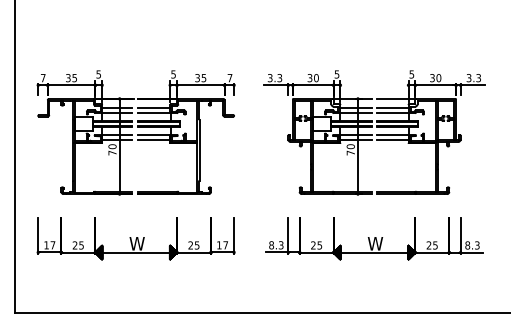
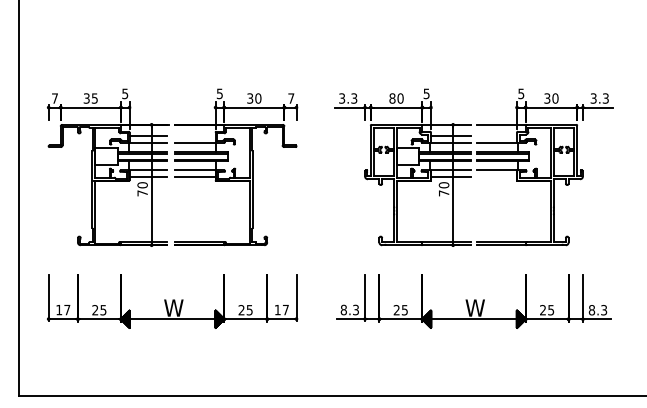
text: (204, 78) -> (258, 98), 35 -> 30
text: (310, 78) -> (392, 98), 30 -> 80
line: (154, 107) -> (195, 135), removed
line: (392, 107) -> (496, 135), removed
line: (392, 140) -> (496, 177), removed

